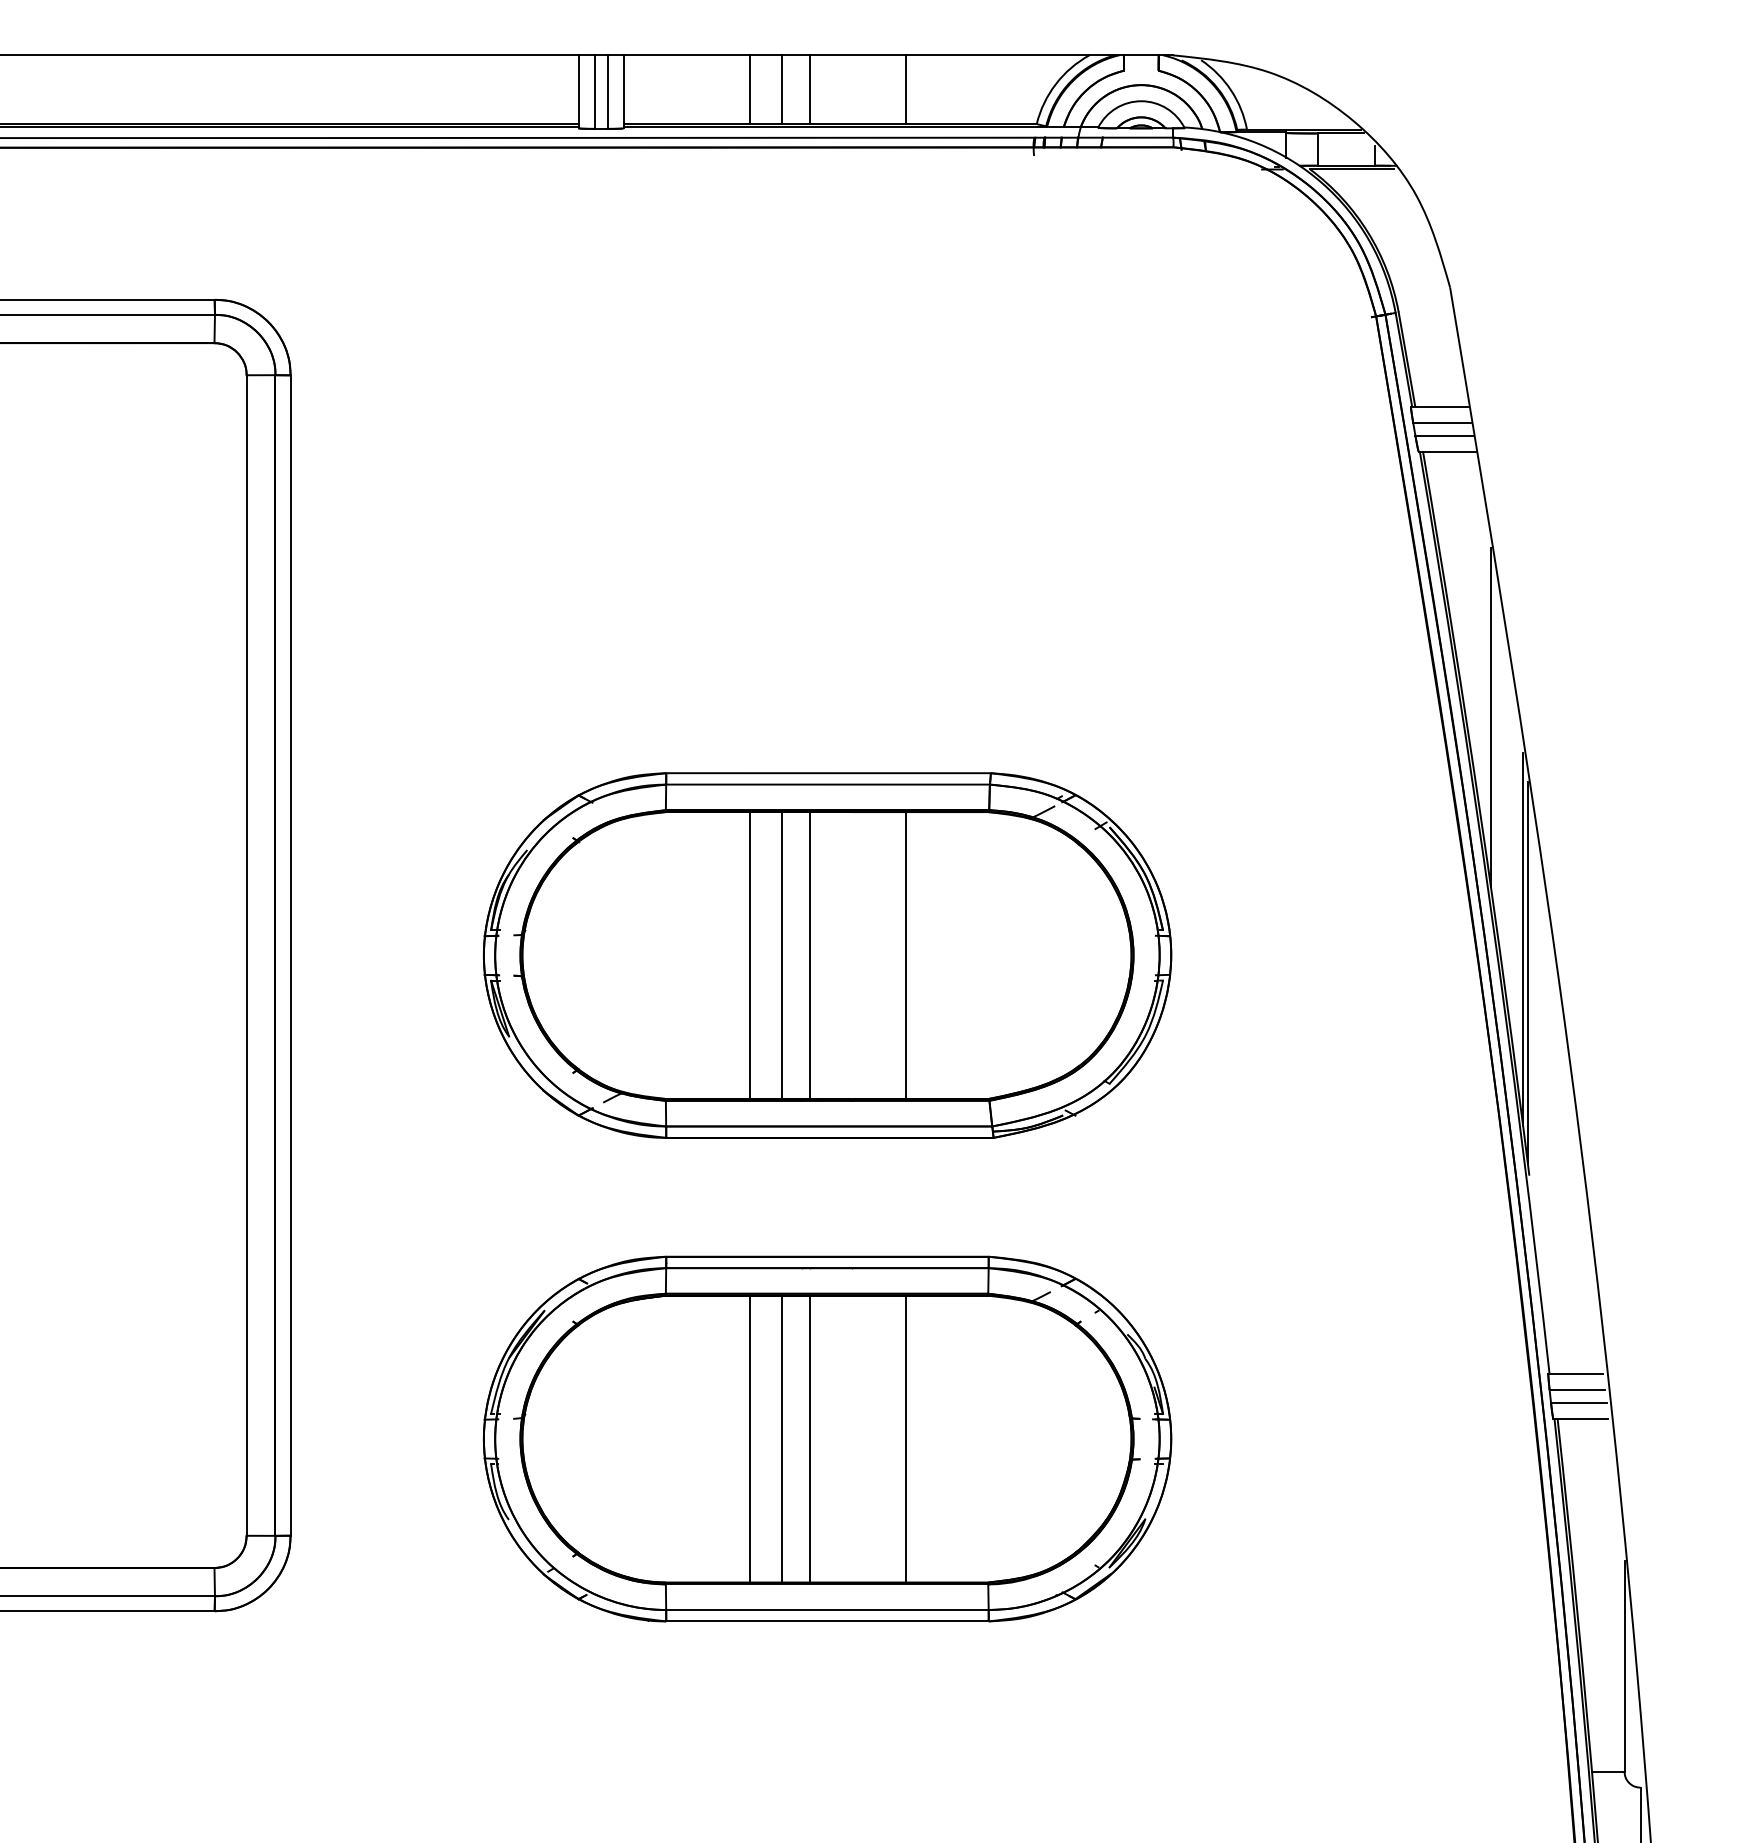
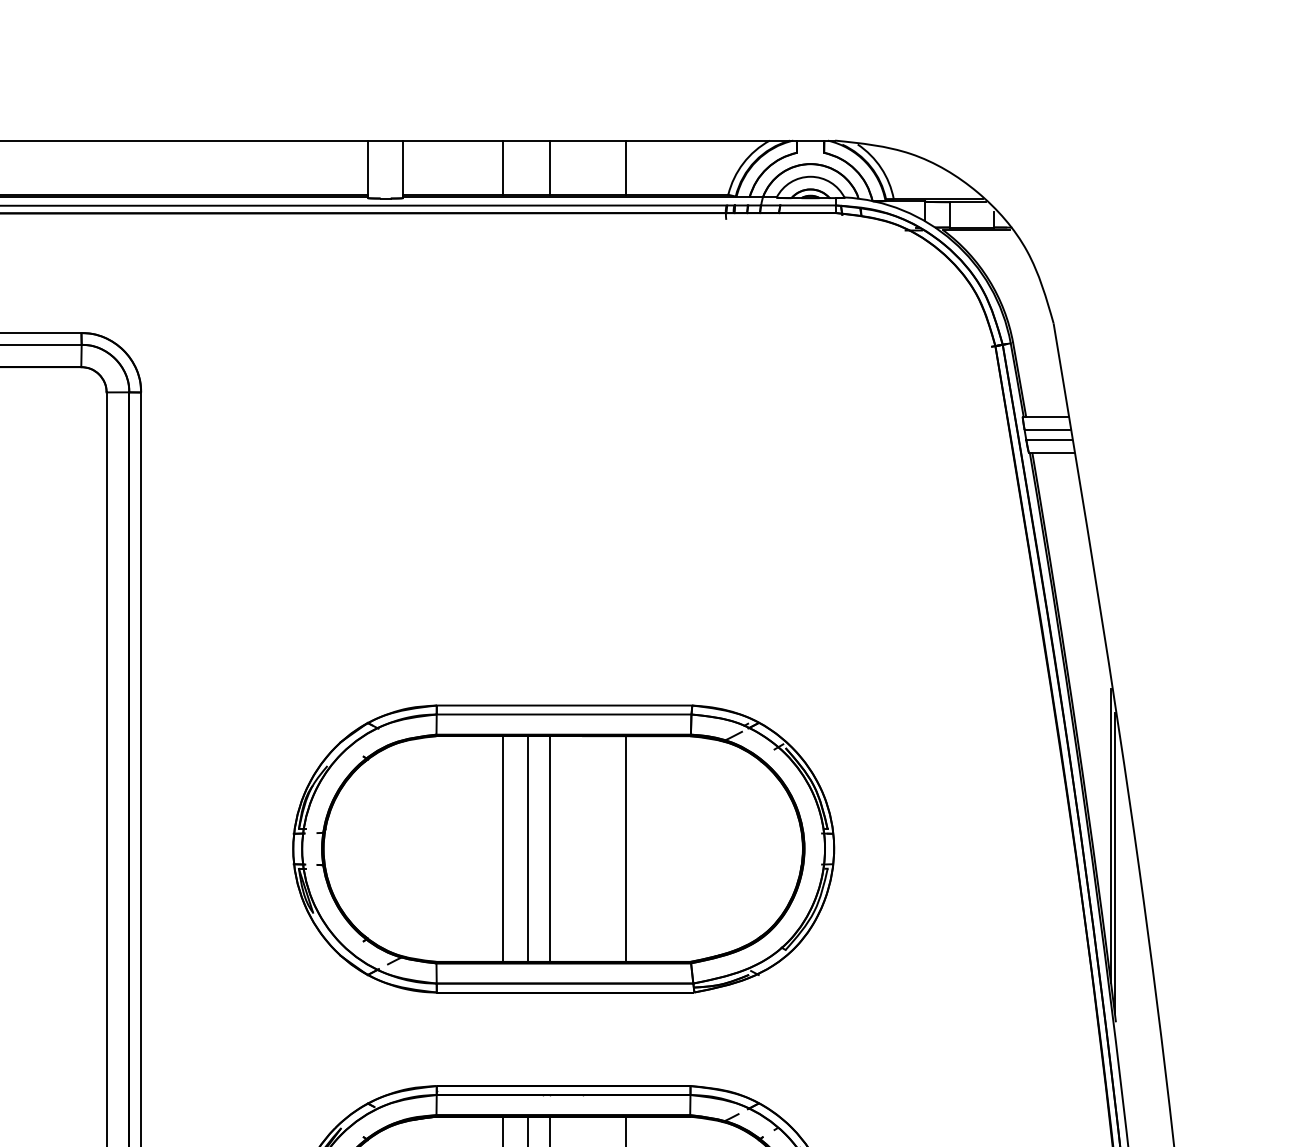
line: (782, 89) -> (528, 167), removed
line: (594, 91) -> (380, 169), removed
line: (607, 91) -> (390, 169), removed
line: (1490, 716) -> (1085, 660), removed

